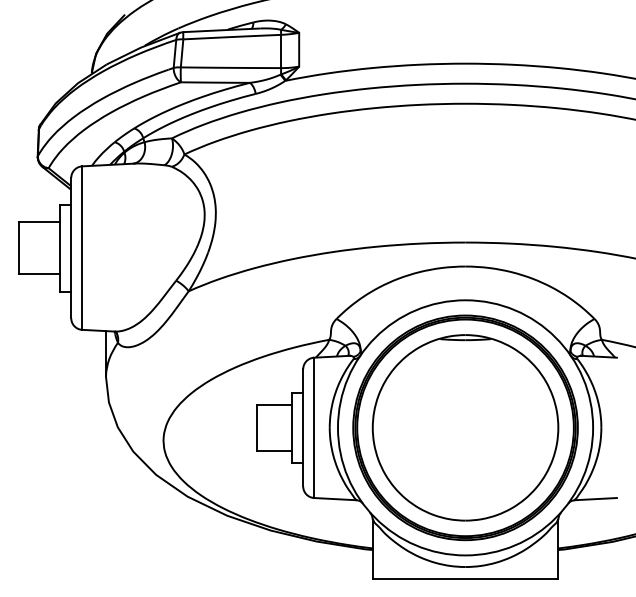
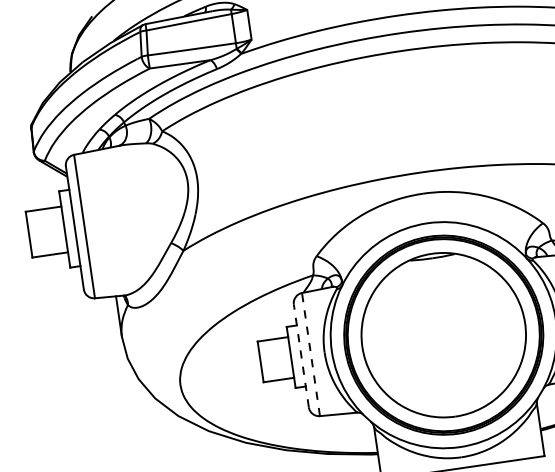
line: (303, 427) -> (301, 355), solid -> dashed
line: (314, 427) -> (311, 354), solid -> dashed

